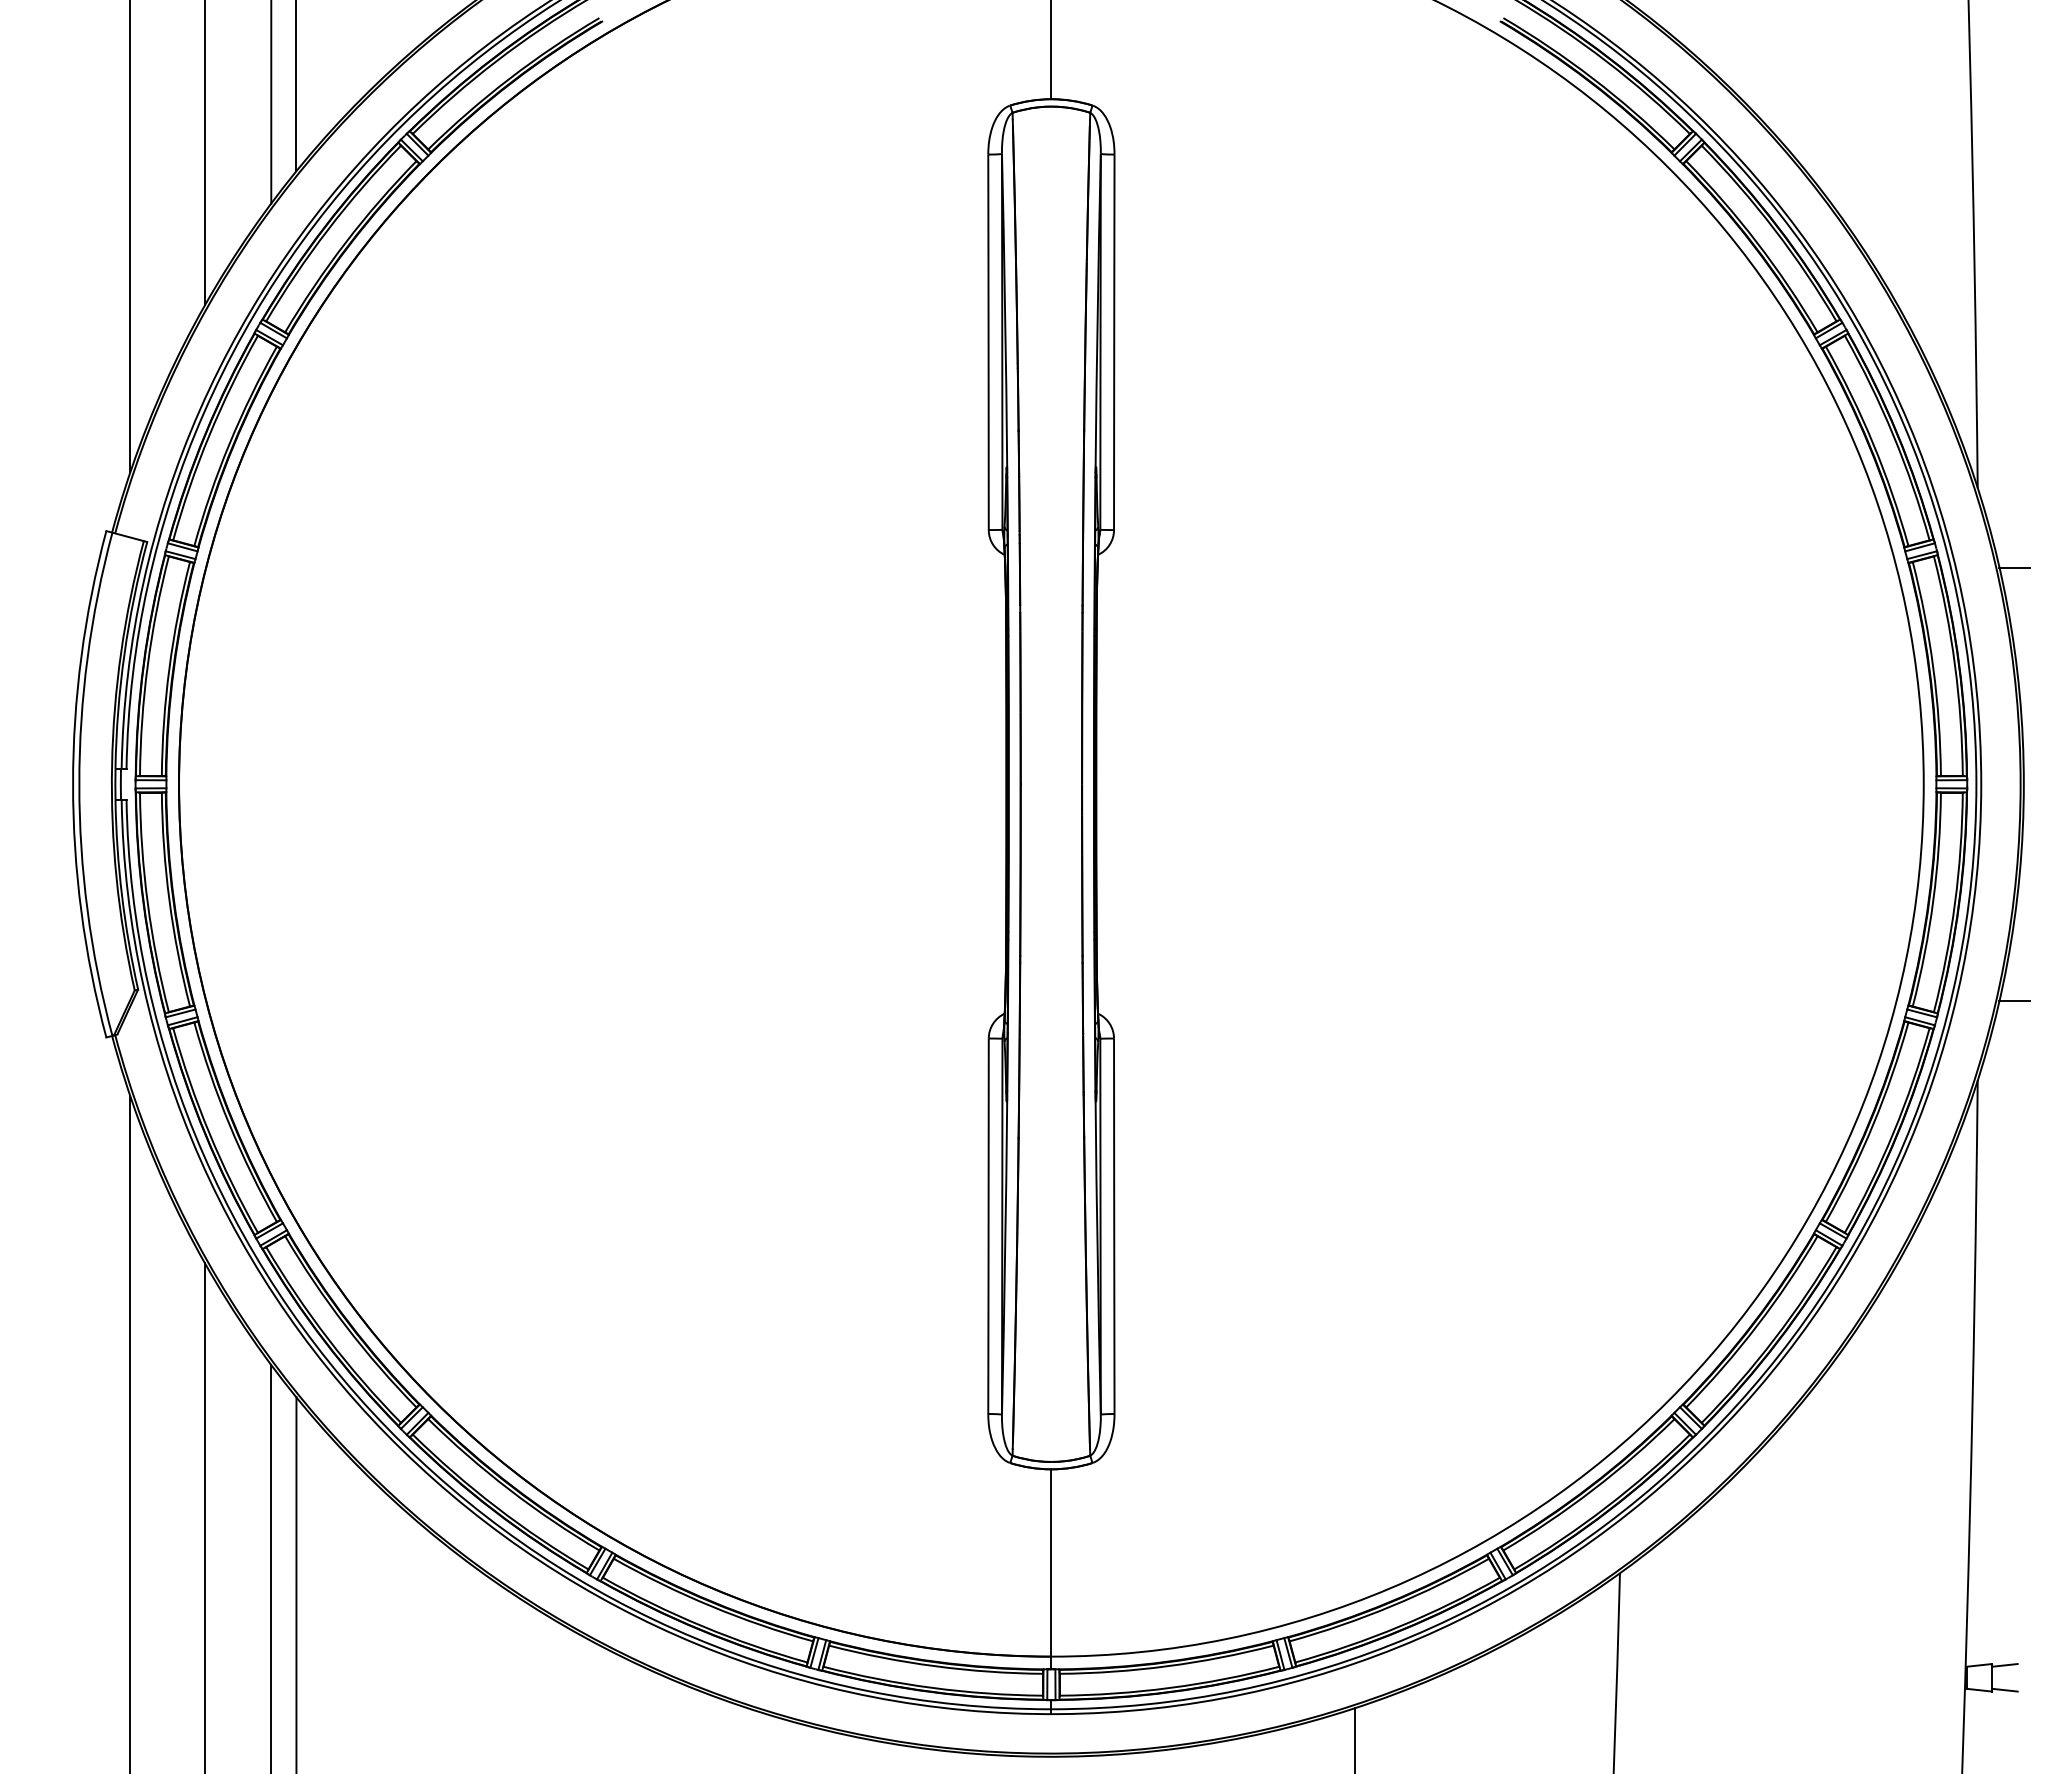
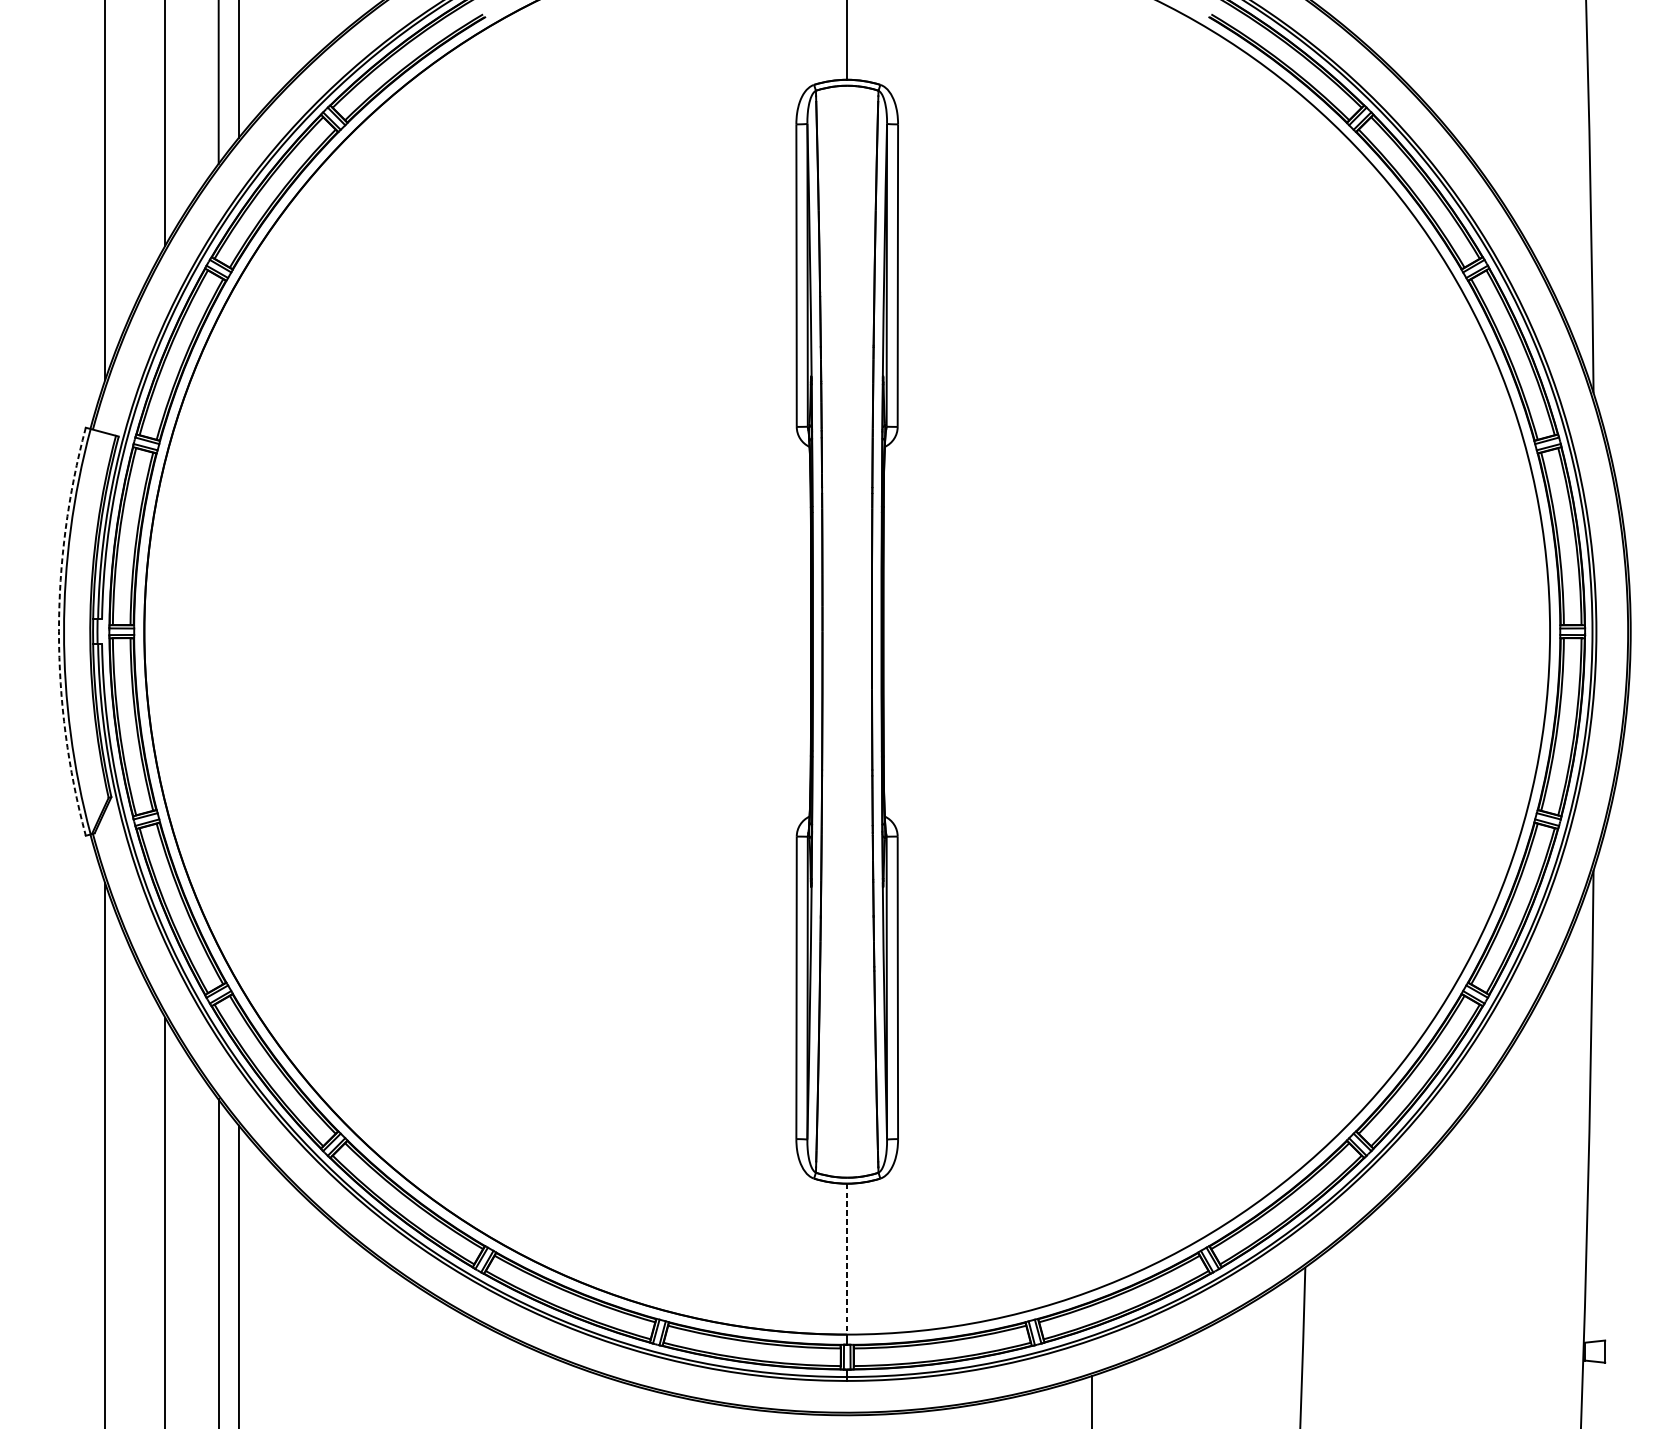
line: (2014, 567) -> (1623, 457), removed
arc: (73, 784) -> (59, 631), solid -> dashed
line: (2014, 1000) -> (1623, 805), removed
line: (1051, 1563) -> (847, 1259), solid -> dashed
line: (2004, 1665) -> (1615, 1341), removed
line: (2004, 1689) -> (1615, 1361), removed

